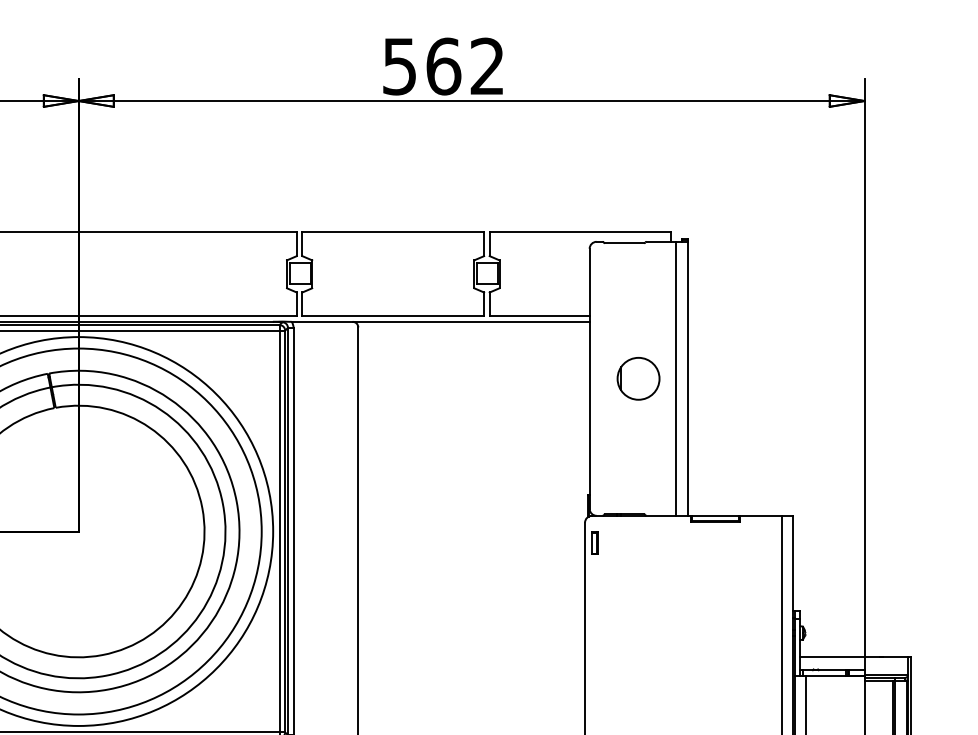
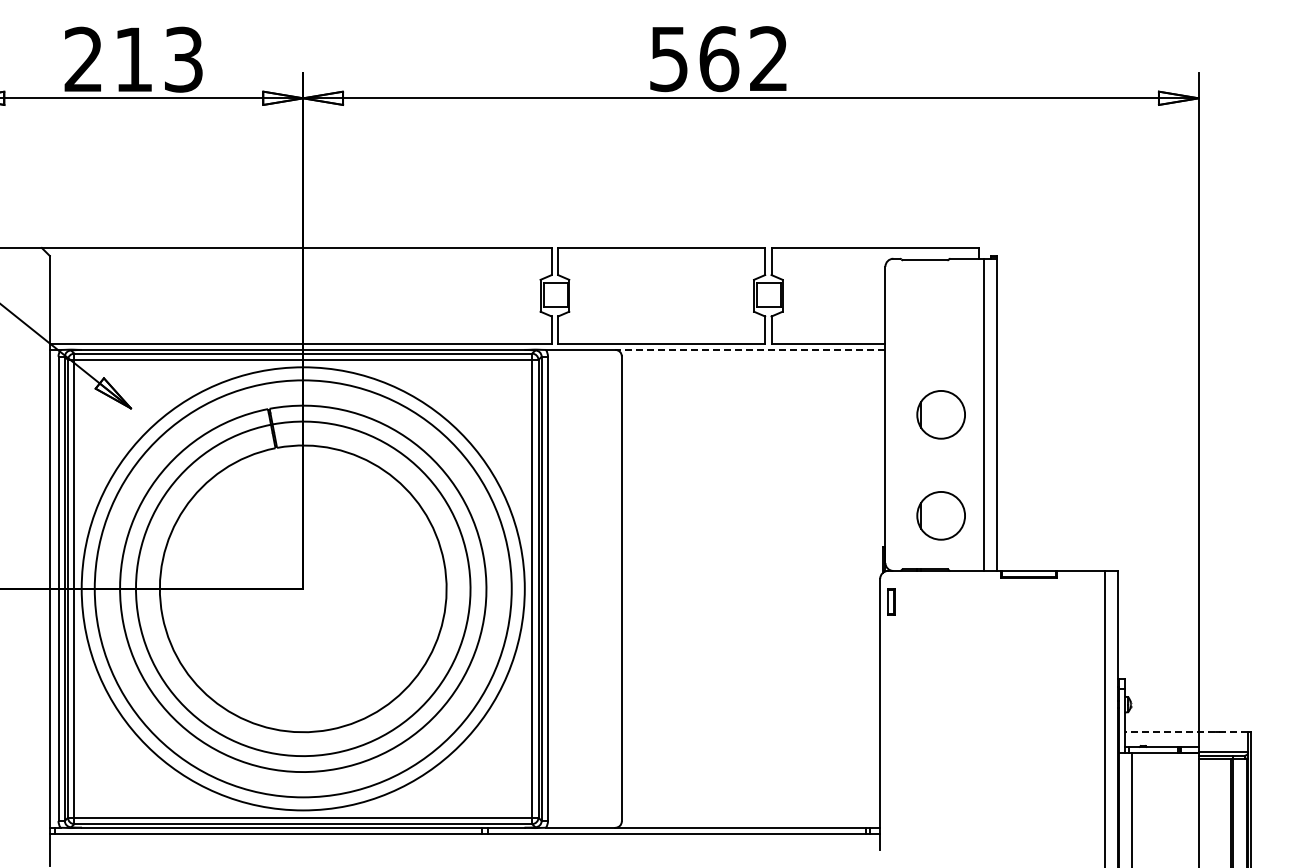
line: (471, 321) -> (750, 349), solid -> dashed
part: (637, 467) -> (940, 515), added
line: (853, 656) -> (1186, 731), solid -> dashed

